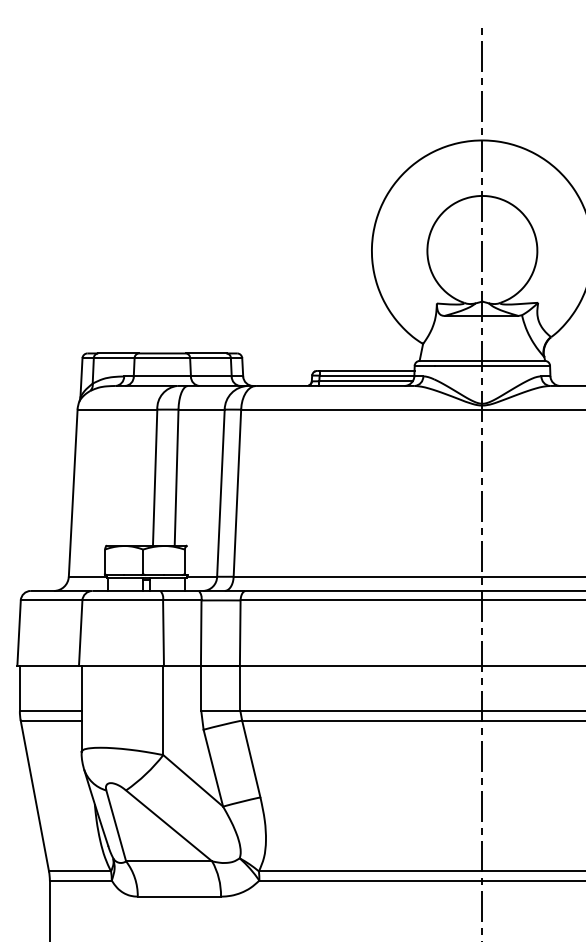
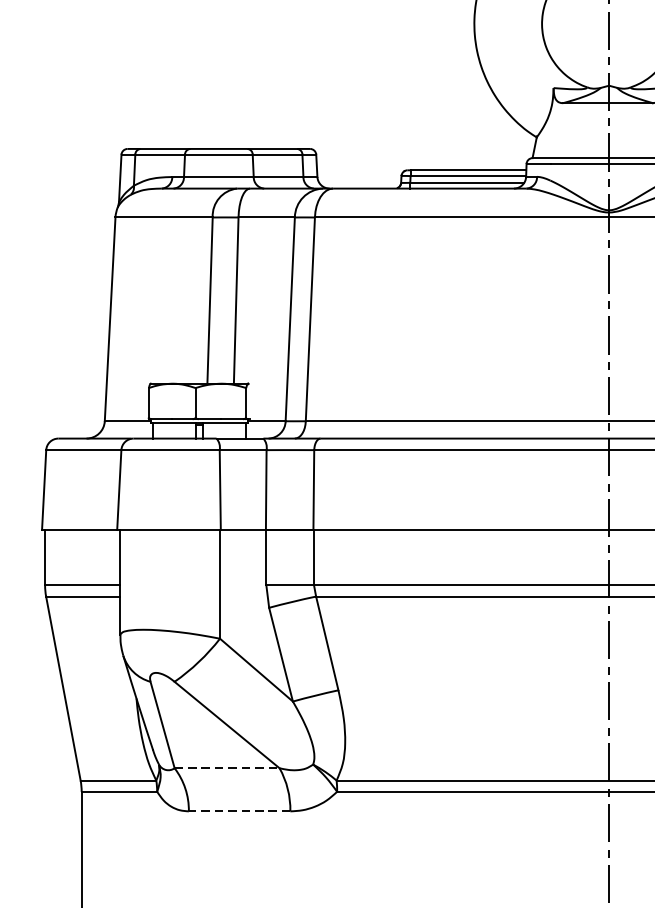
line: (169, 861) -> (227, 768), solid -> dashed
line: (179, 896) -> (239, 811), solid -> dashed

